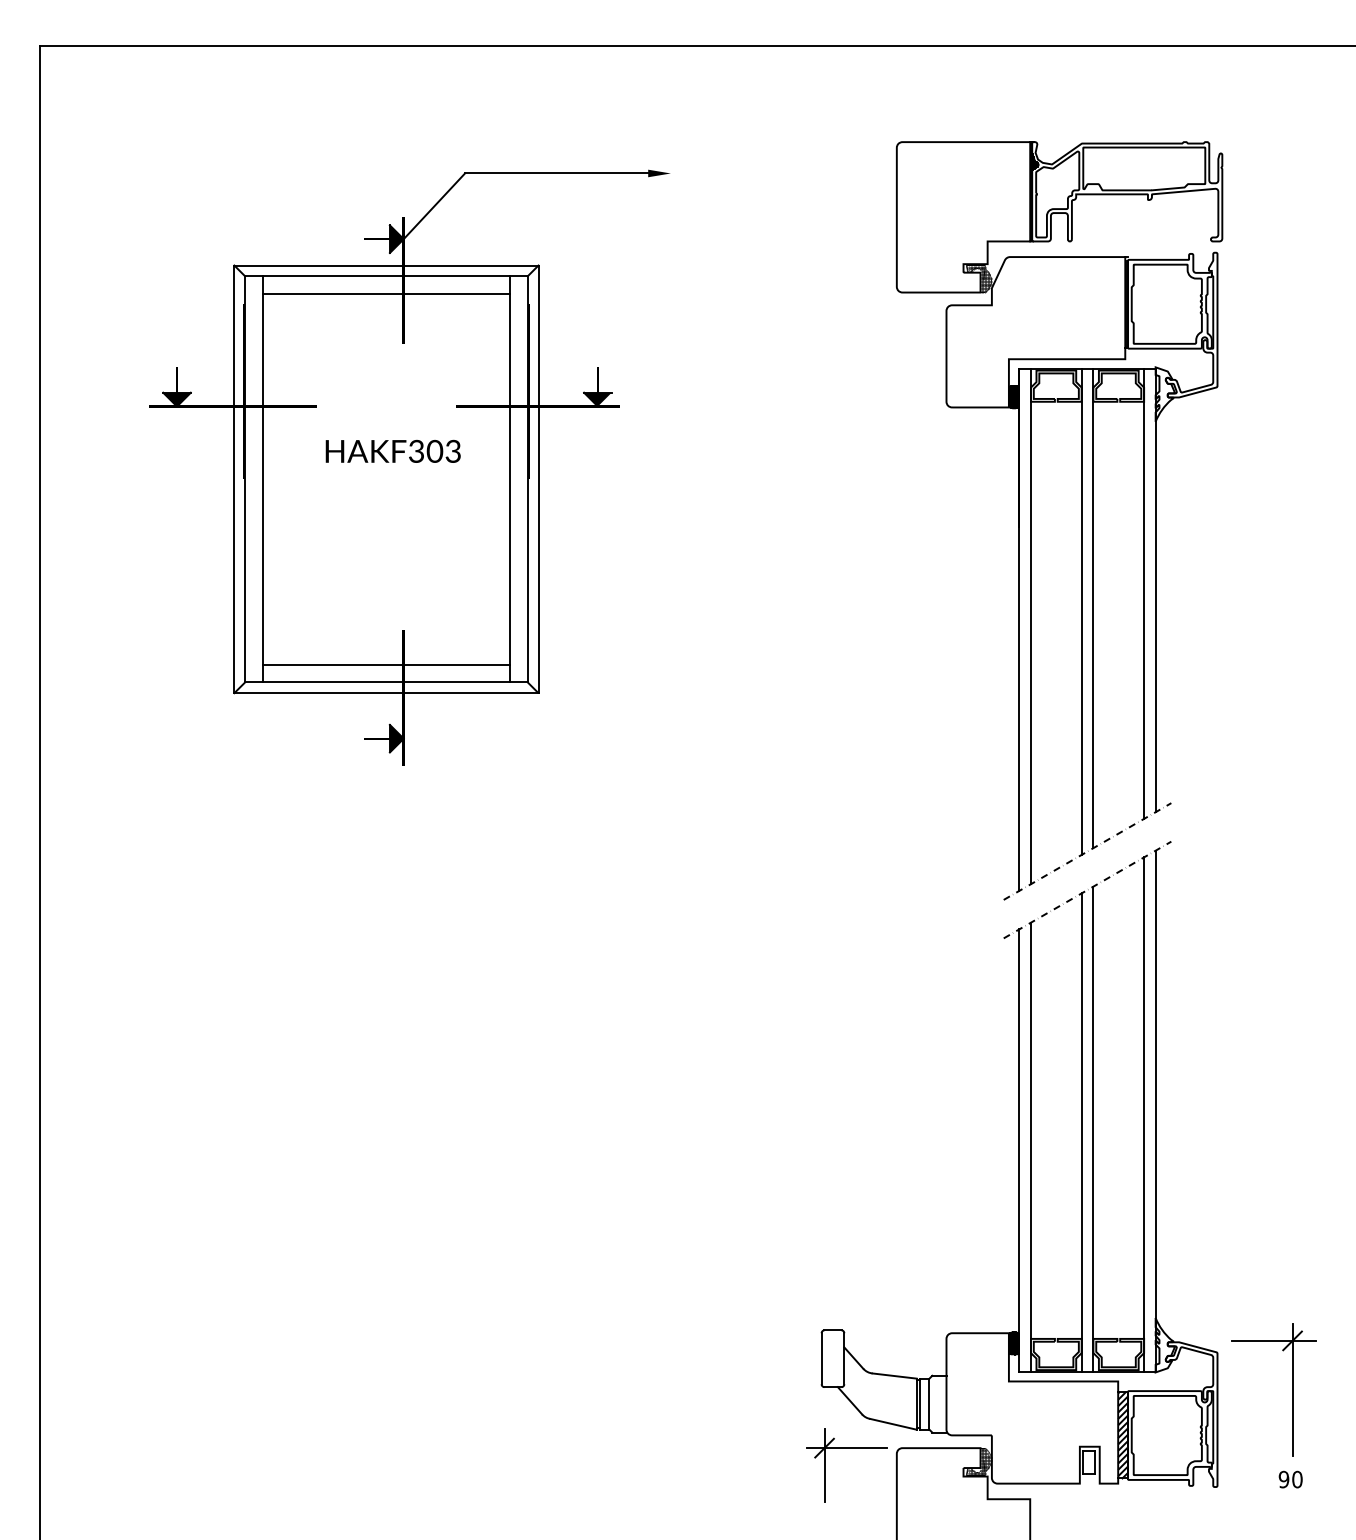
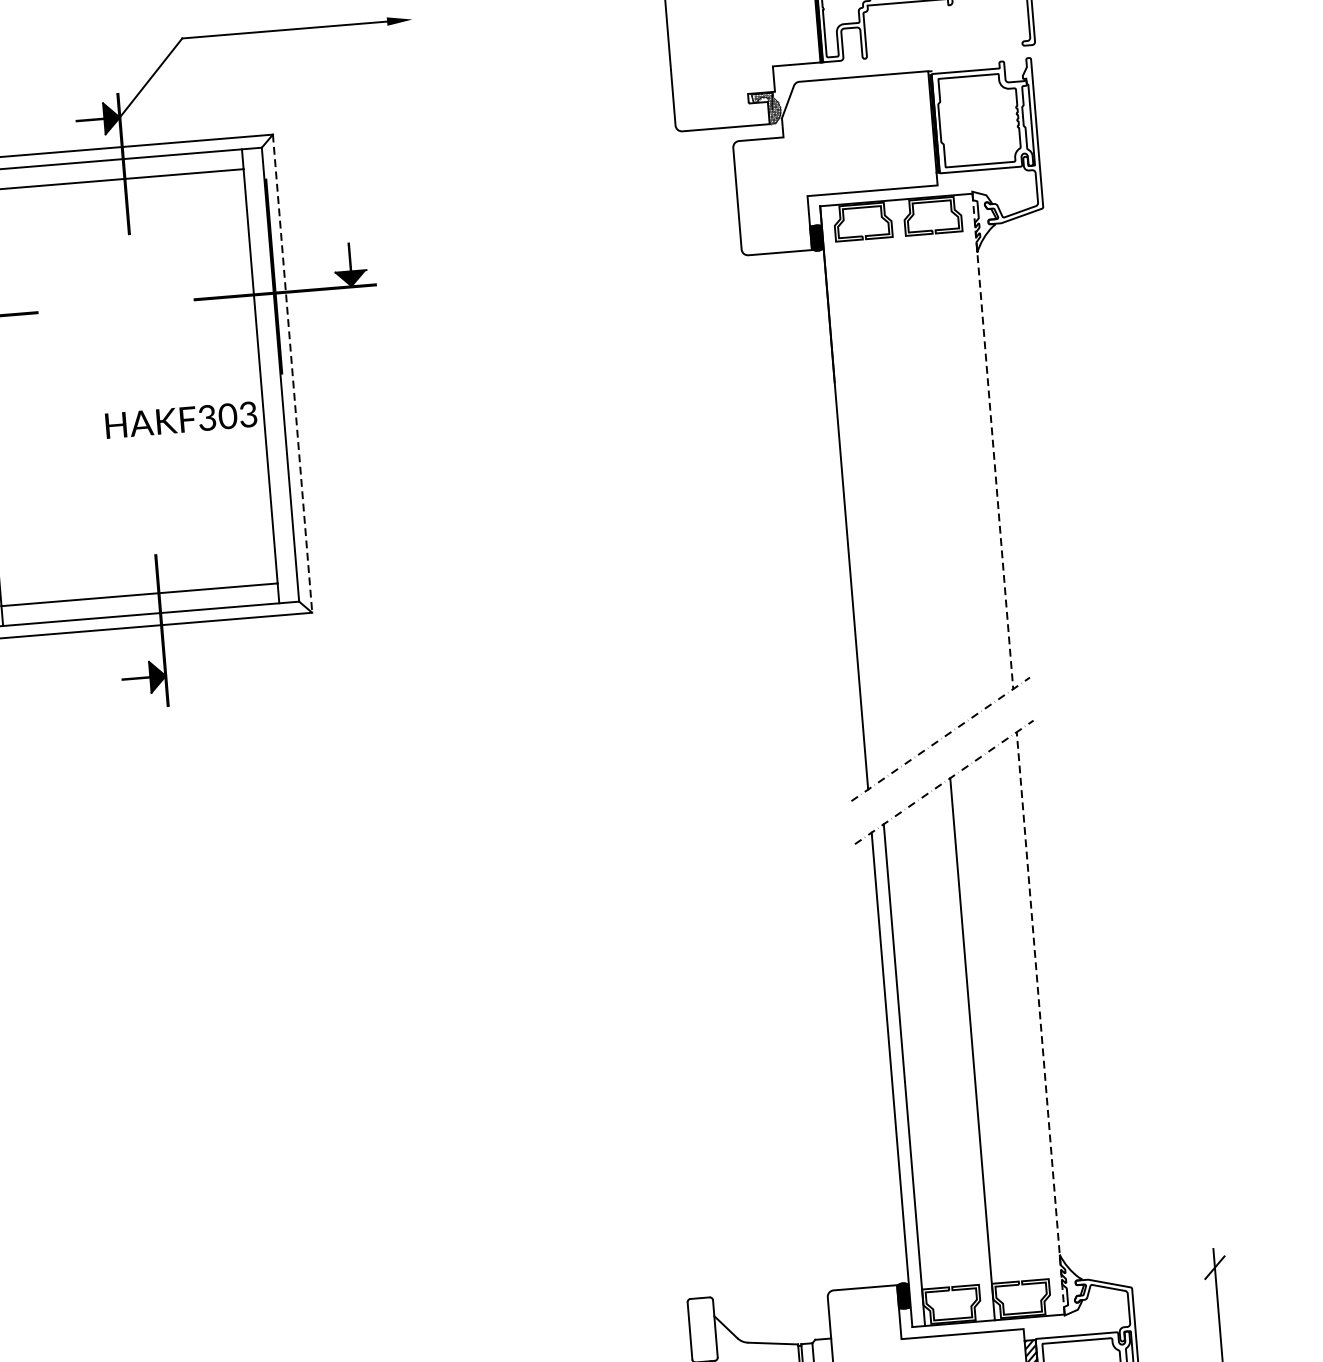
text: (392, 450) -> (180, 419), moved
line: (538, 479) -> (292, 373), solid -> dashed
line: (1155, 590) -> (992, 441), solid -> dashed
line: (1144, 593) -> (980, 445), removed
line: (1093, 608) -> (925, 467), removed
line: (1081, 611) -> (911, 471), removed
line: (1030, 626) -> (856, 492), removed
line: (1155, 1110) -> (1040, 1022), solid -> dashed
line: (1144, 1114) -> (1028, 1028), removed
line: (1081, 1132) -> (959, 1054), removed
line: (1273, 1340) -> (1193, 1269), removed

